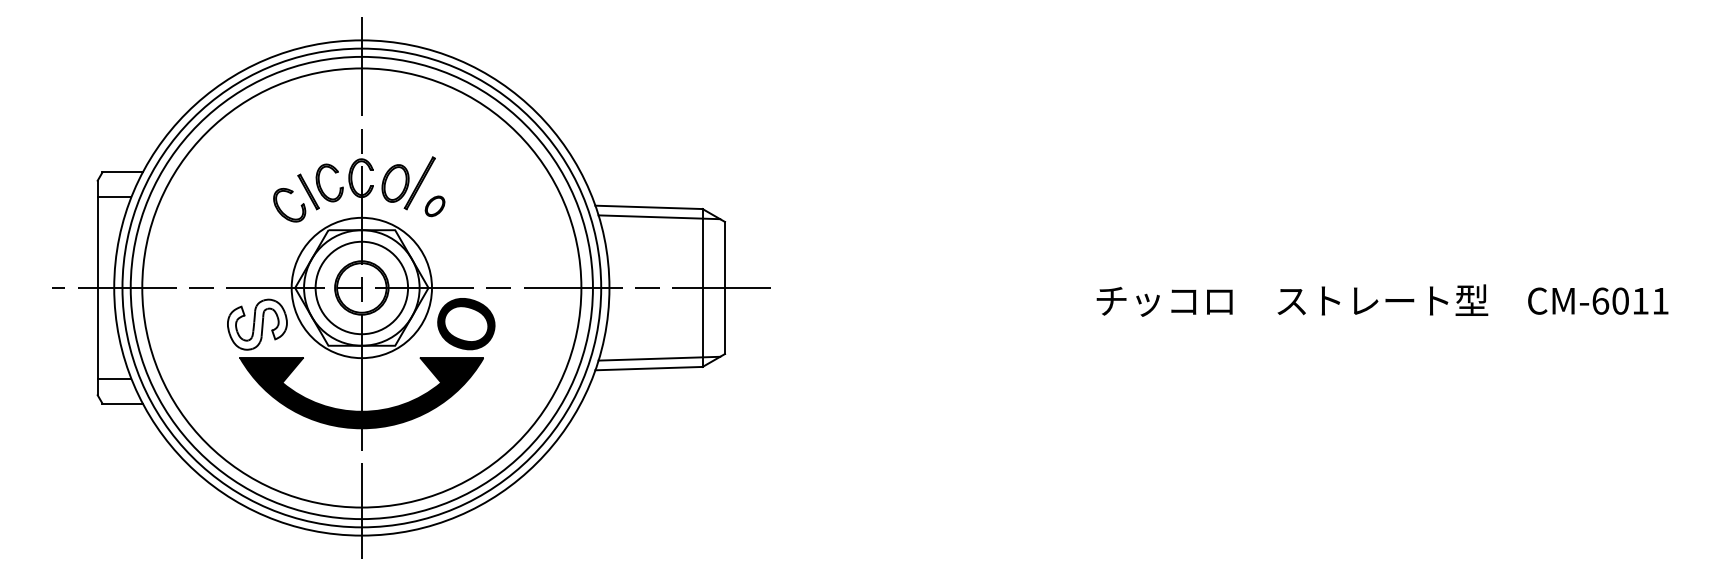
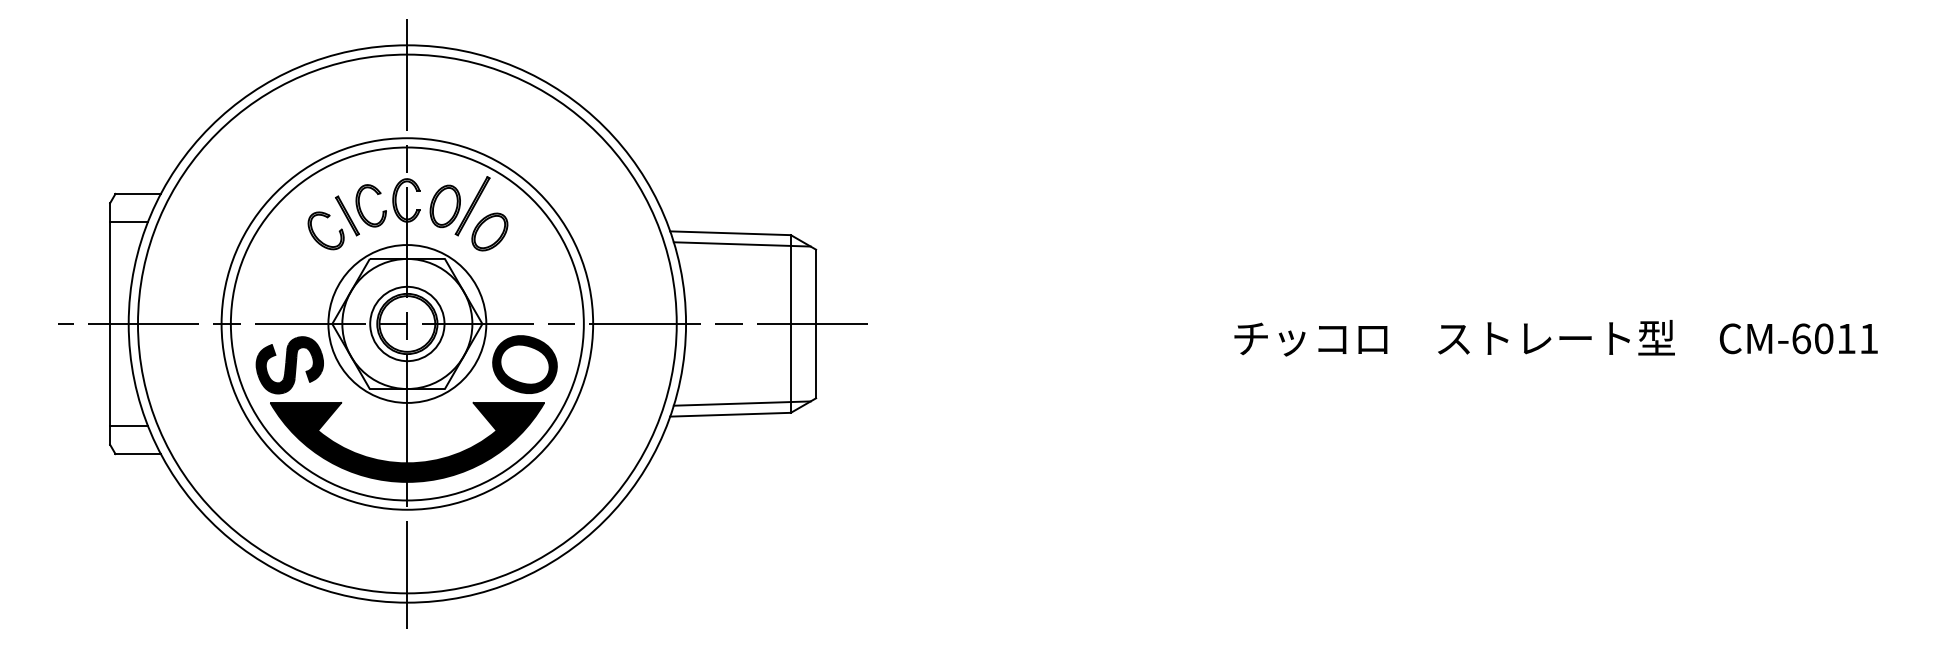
part: (434, 206) -> (489, 232), size x1.67
circle: (361, 287) -> (406, 323), size x0.71
circle: (361, 287) -> (406, 323), size x0.71
circle: (361, 287) -> (406, 323), size x0.71
fill: (256, 324) -> (288, 365), added

